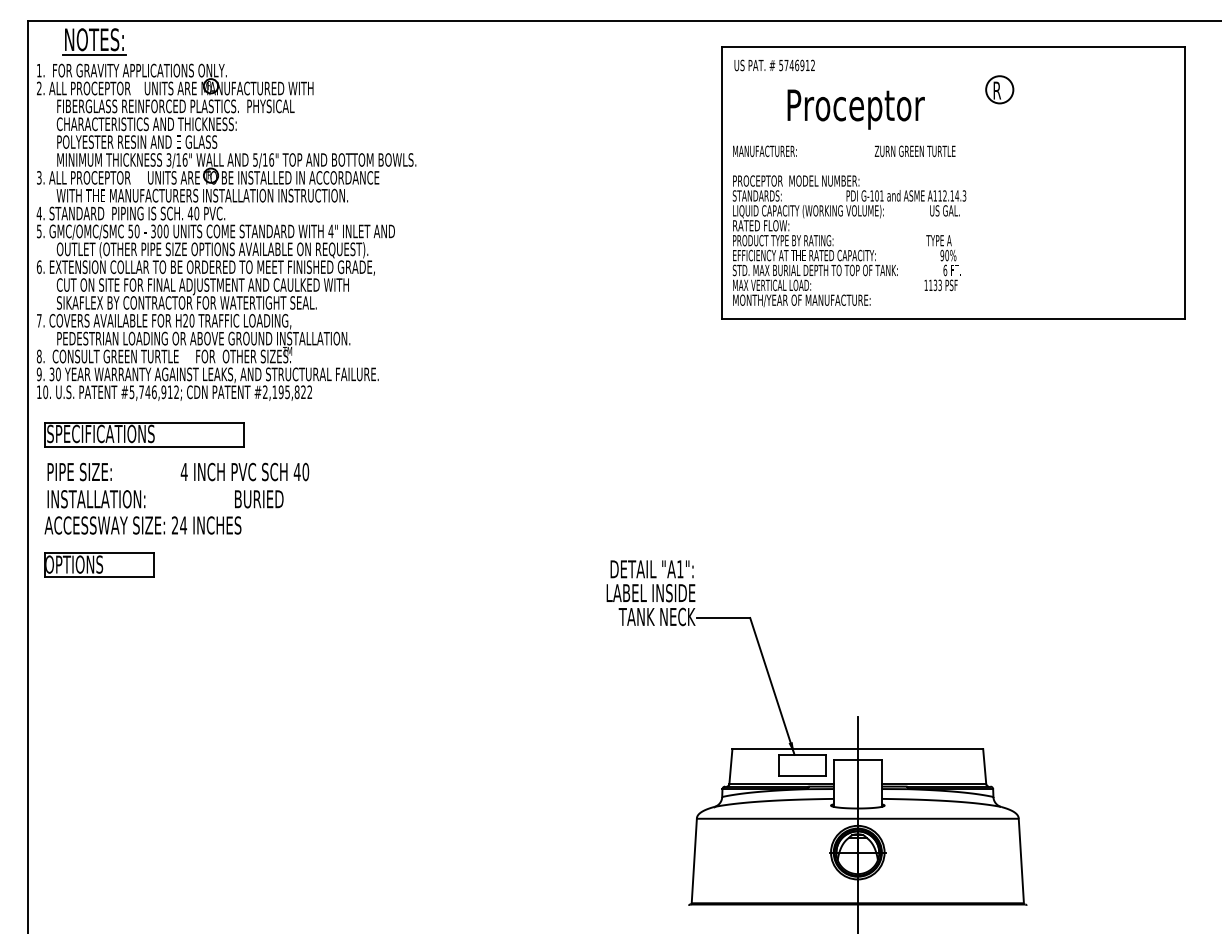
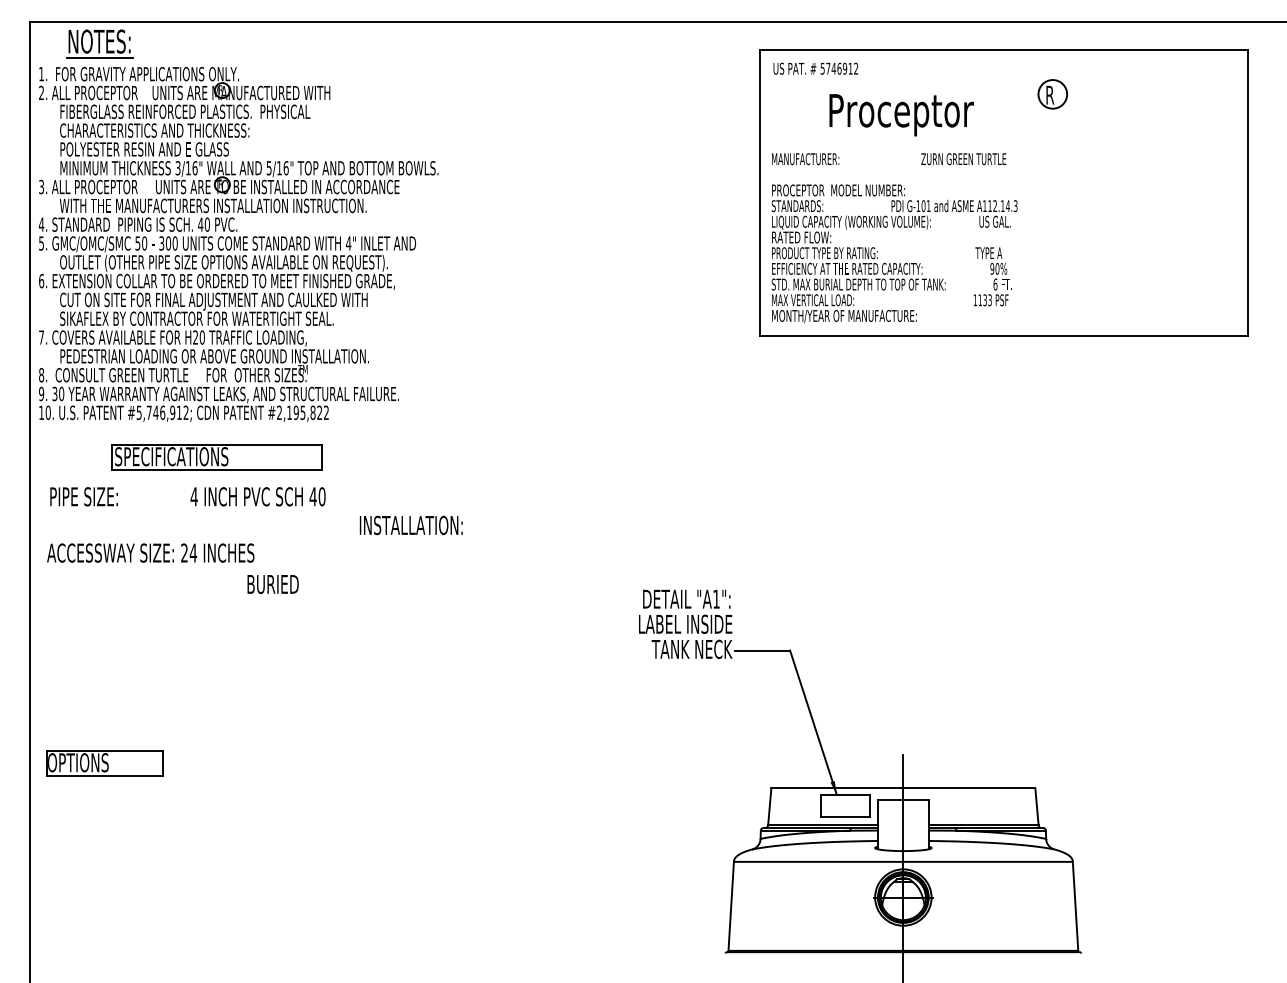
part: (144, 434) -> (217, 457), moved
text: (96, 499) -> (411, 525), moved
text: (259, 499) -> (273, 584), moved
part: (99, 564) -> (104, 762), moved

